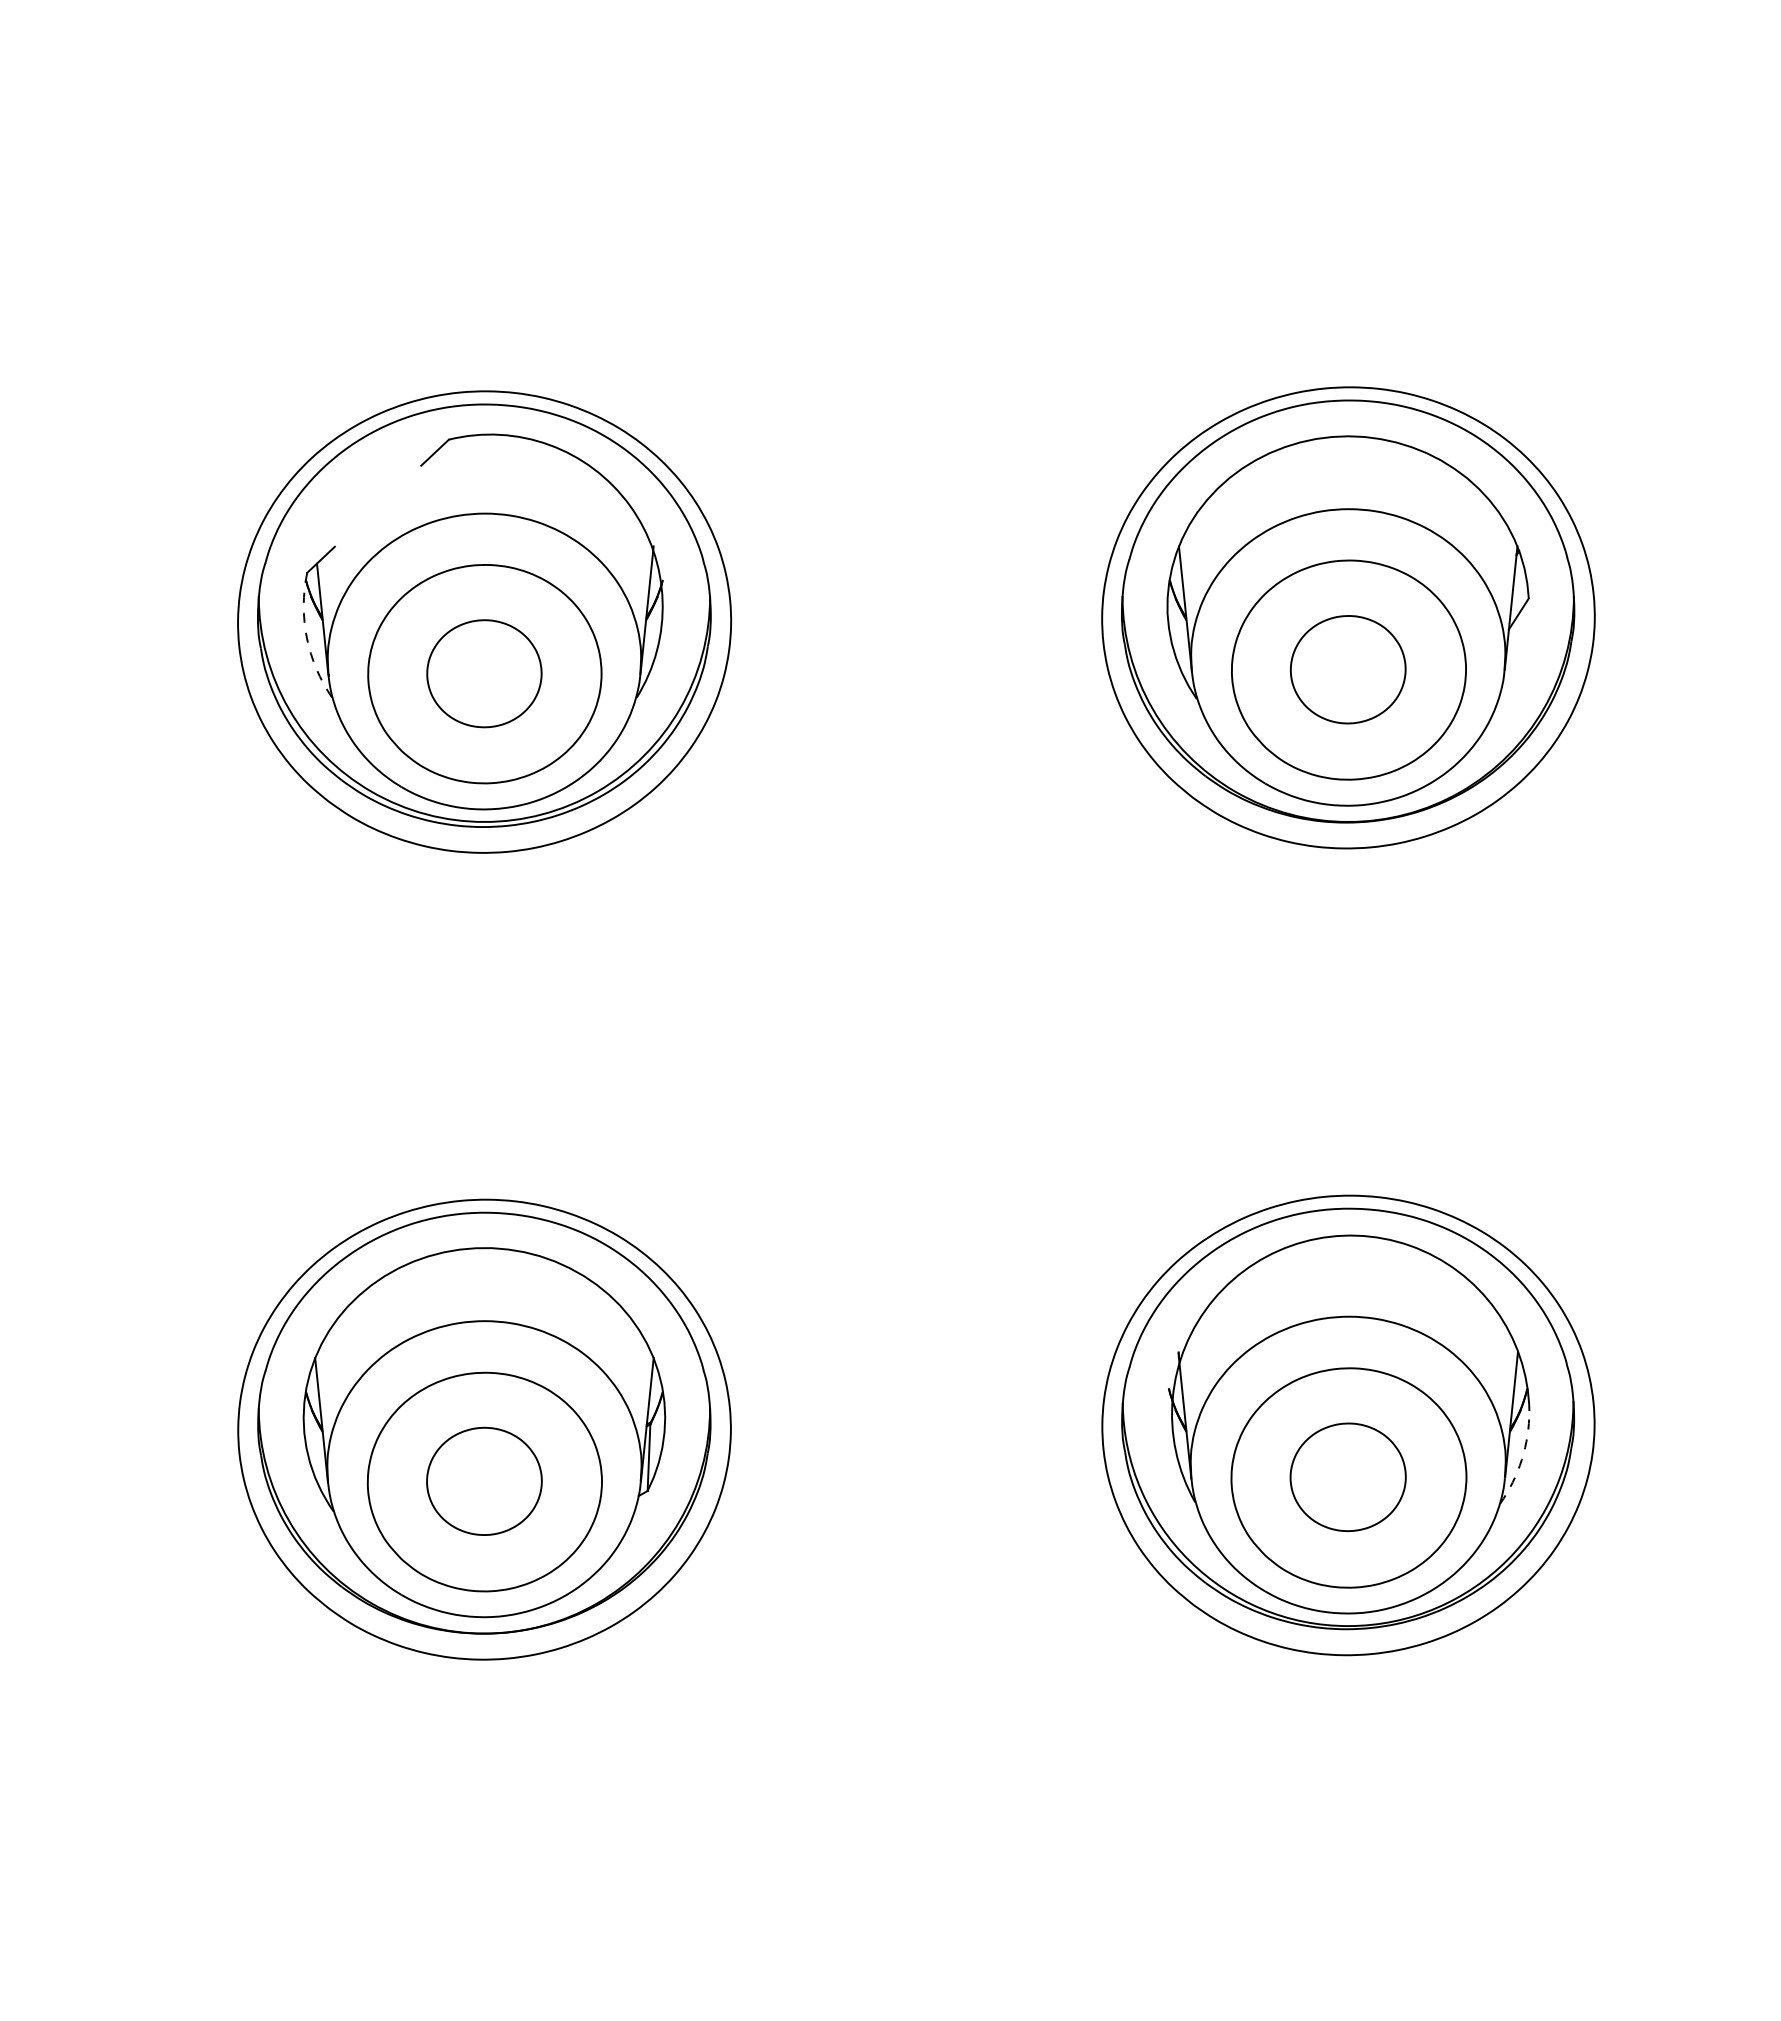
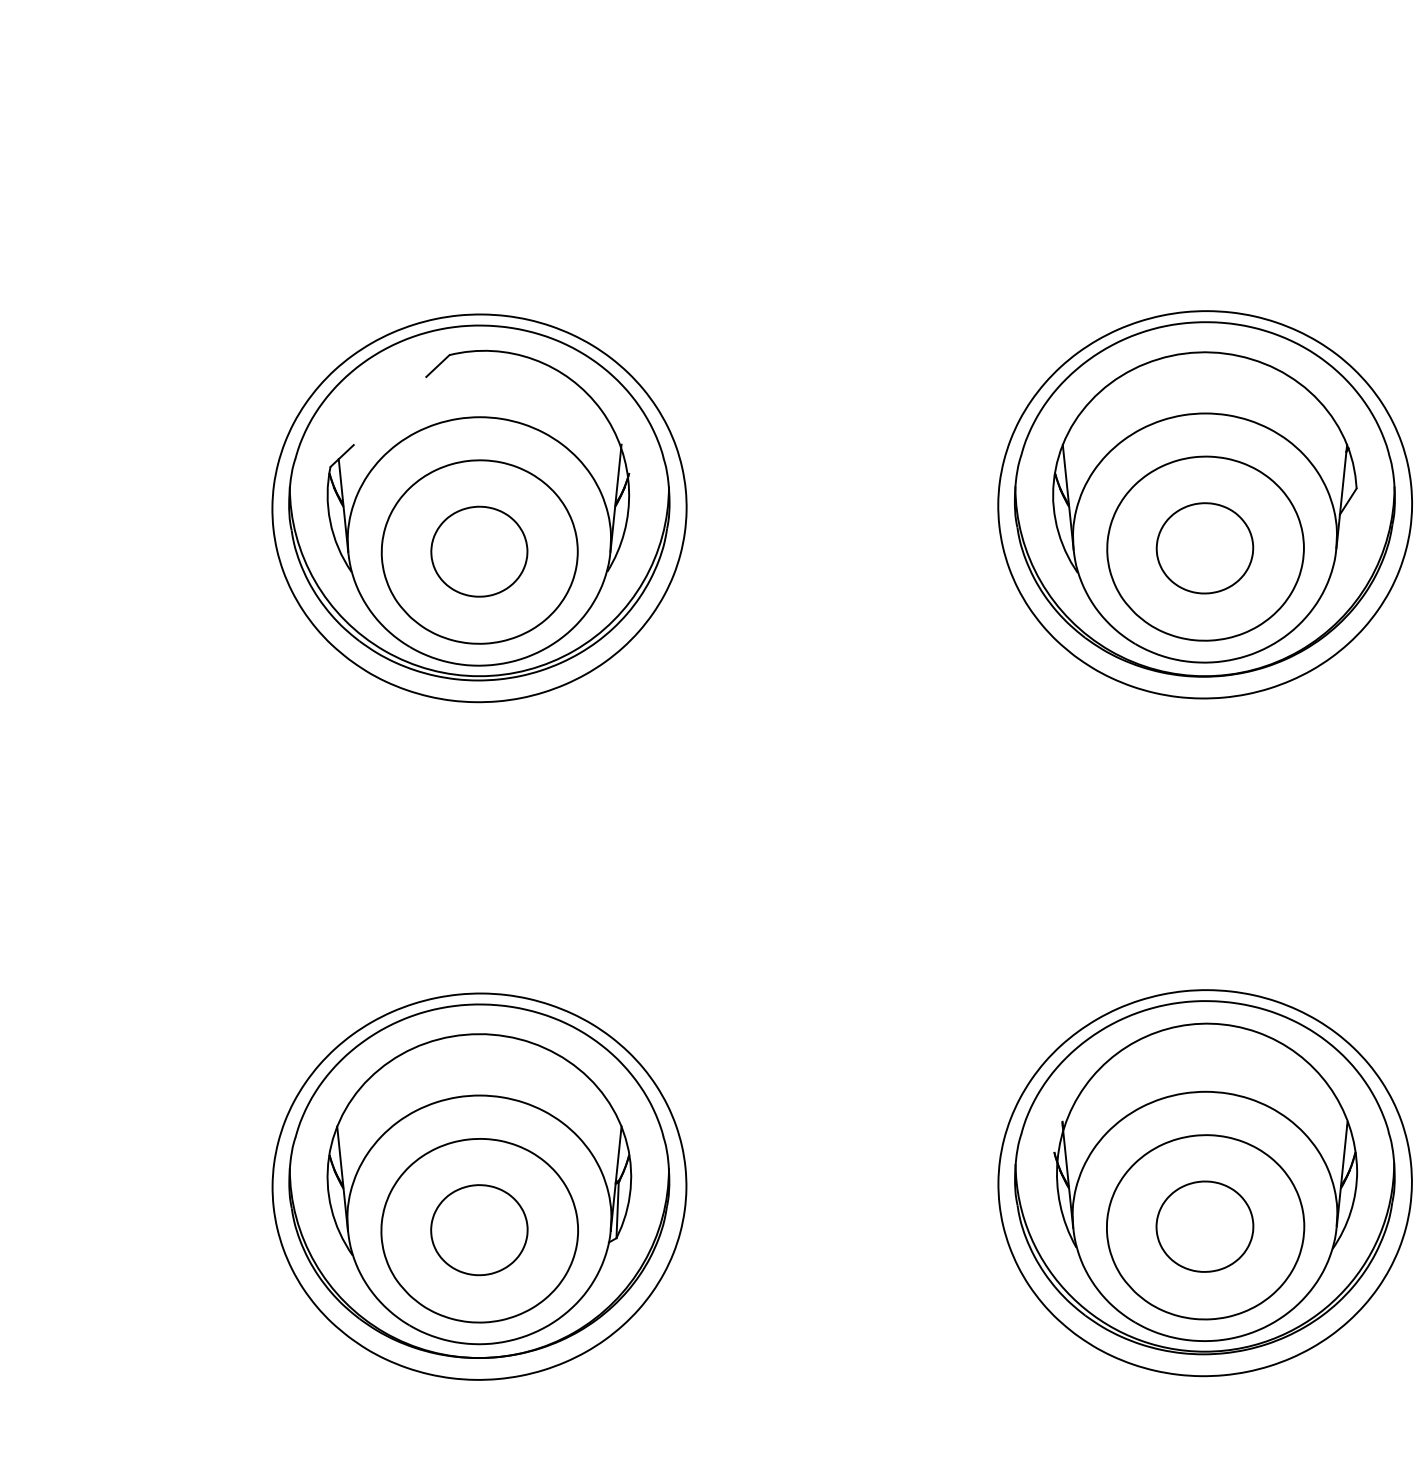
arc: (306, 637) -> (329, 521), dashed -> solid
arc: (1521, 1459) -> (1350, 1211), dashed -> solid

